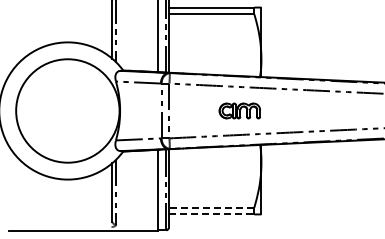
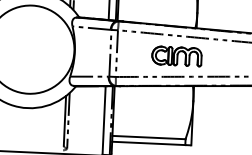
part: (239, 110) -> (176, 55), size x1.43
line: (211, 207) -> (149, 137), dashed -> solid
line: (211, 214) -> (148, 143), dashed -> solid

